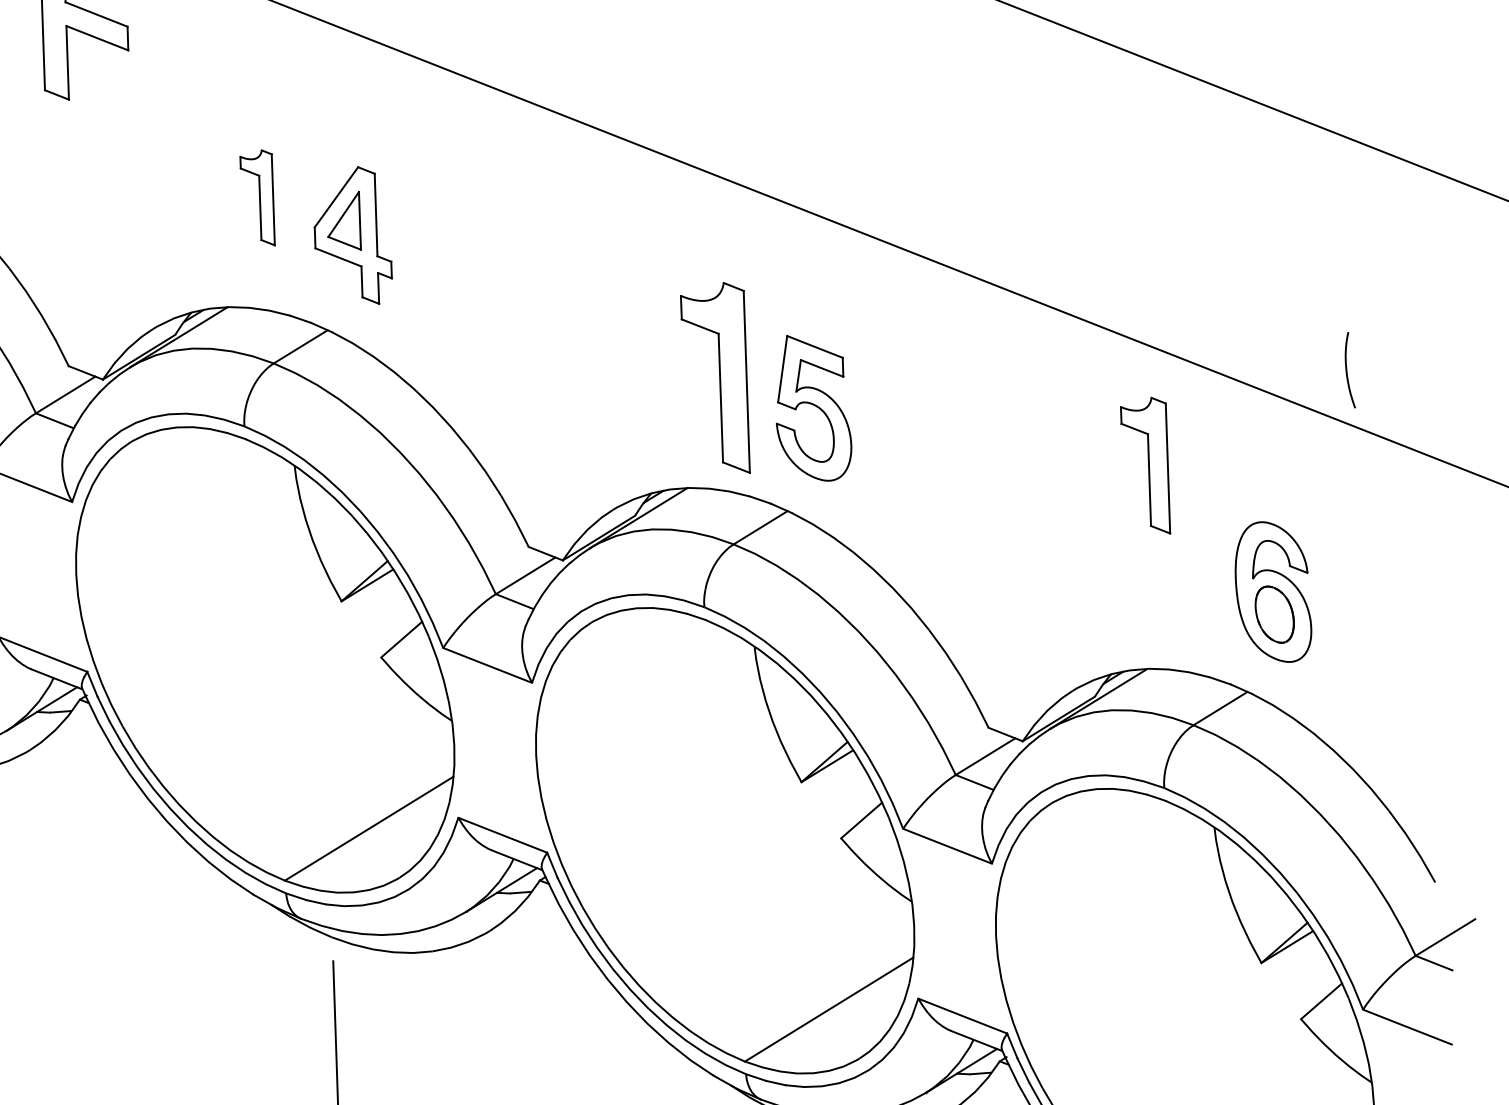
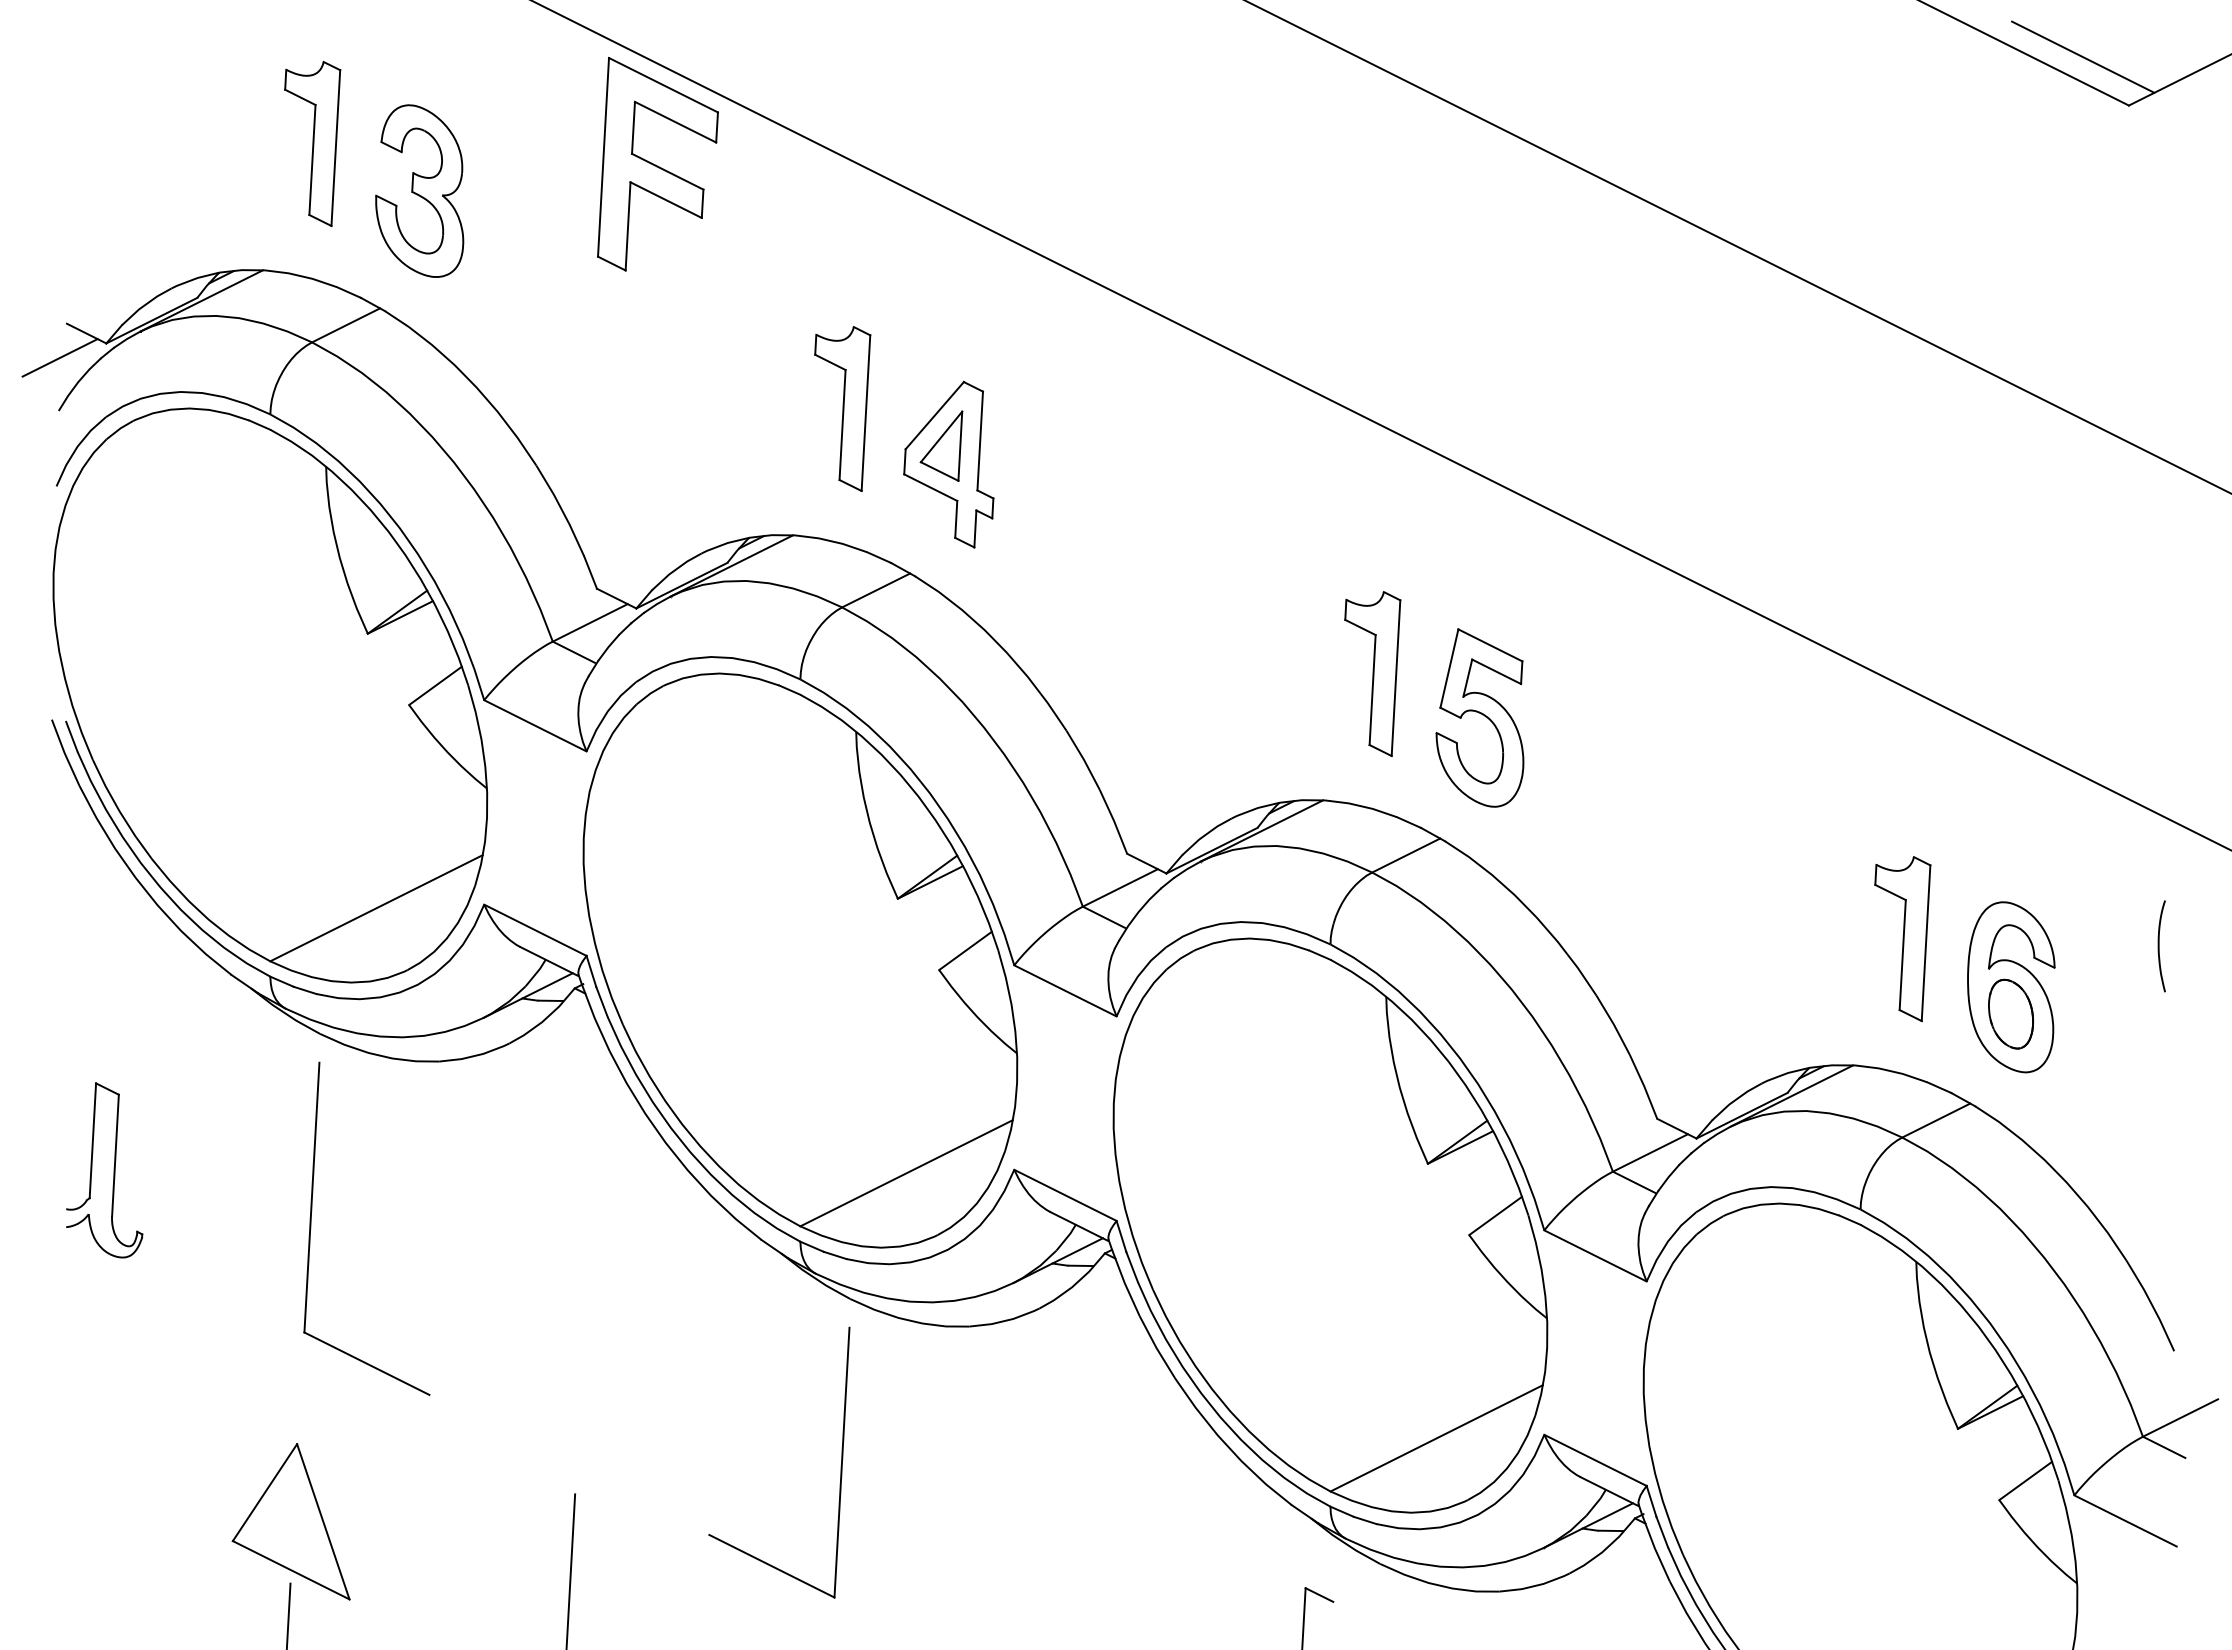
part: (259, 198) -> (842, 408), size x1.43
curve: (1347, 370) -> (2159, 946), moved
part: (719, 379) -> (1372, 673), size x0.71
part: (1148, 467) -> (1902, 939), moved

